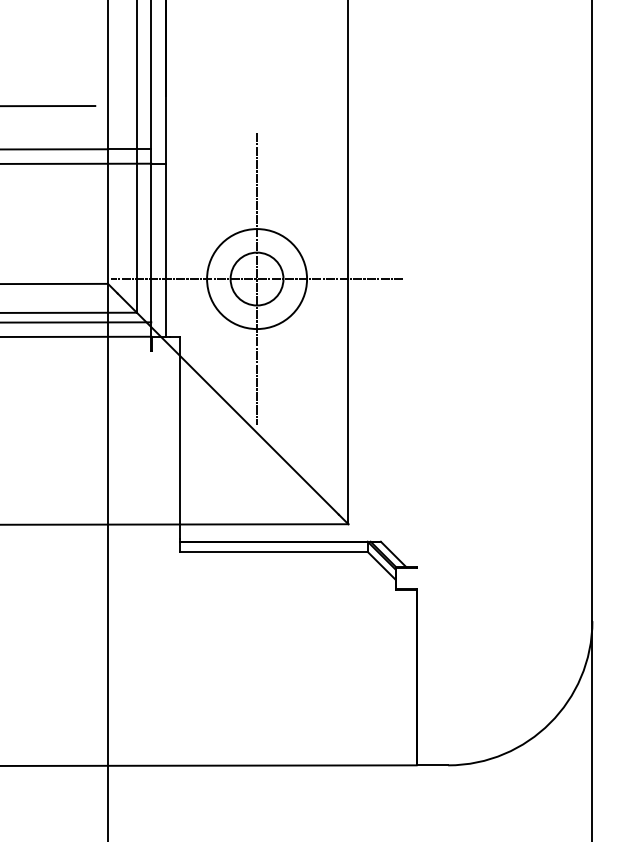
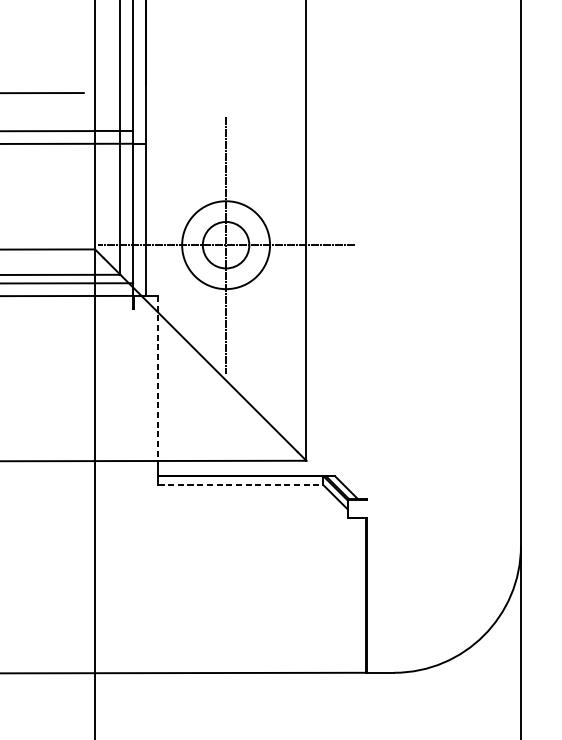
line: (180, 430) -> (158, 378), solid -> dashed
line: (273, 551) -> (240, 484), solid -> dashed

